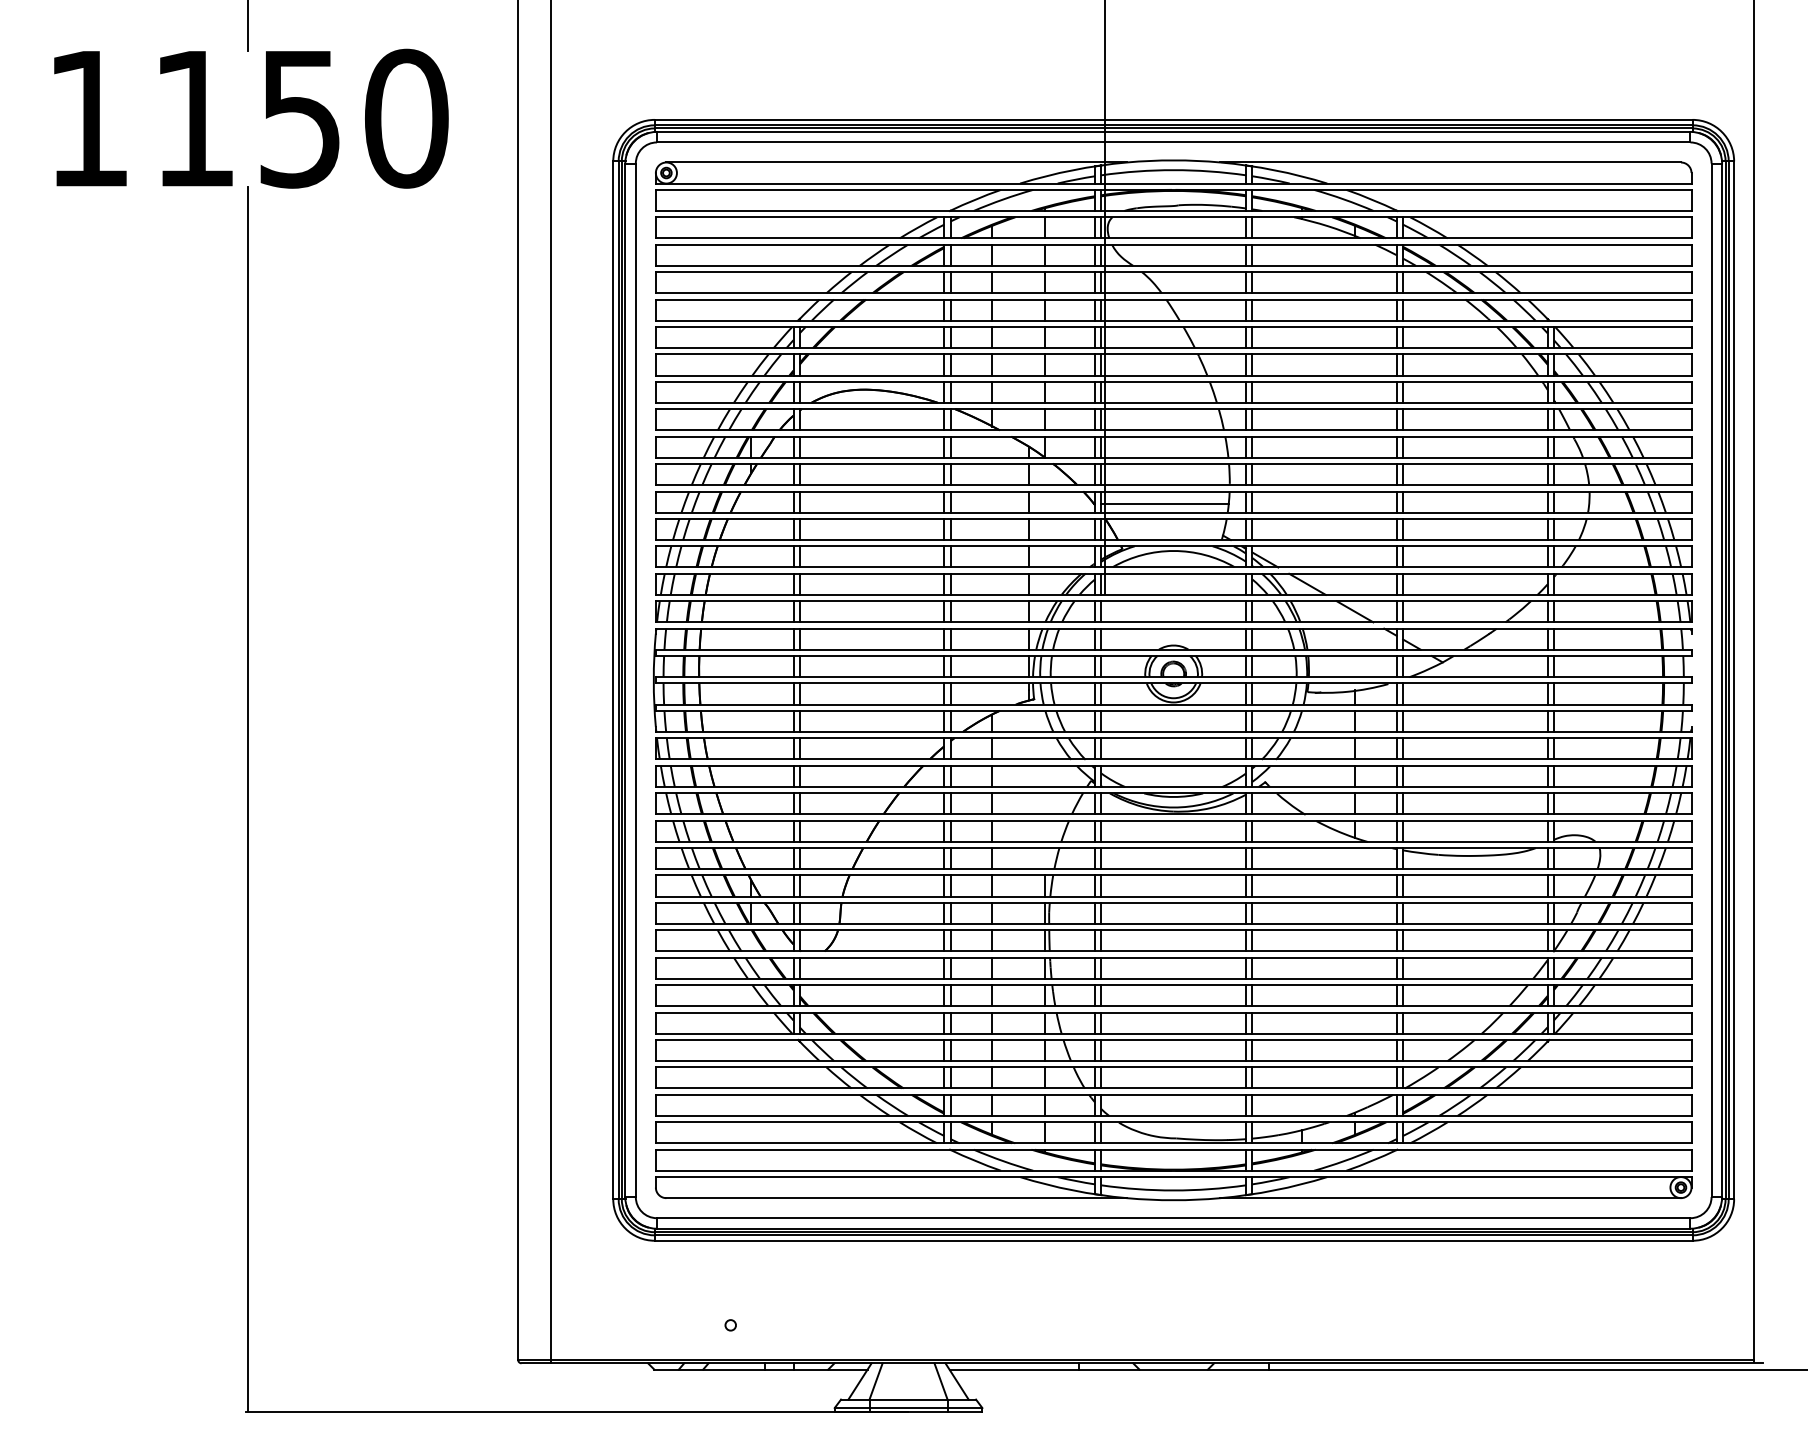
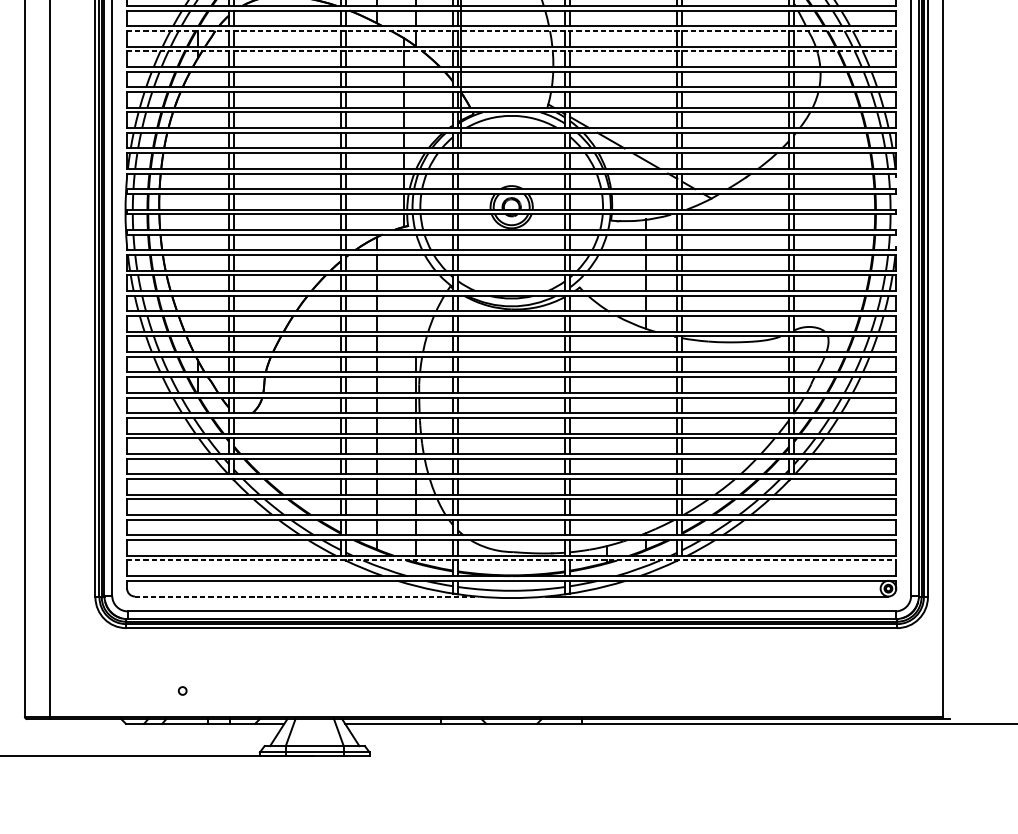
line: (1173, 436) -> (511, 30), solid -> dashed
line: (1173, 464) -> (511, 51), solid -> dashed
line: (1164, 504) -> (504, 81), removed
line: (1173, 1149) -> (511, 560), solid -> dashed
line: (897, 1198) -> (306, 596), solid -> dashed

